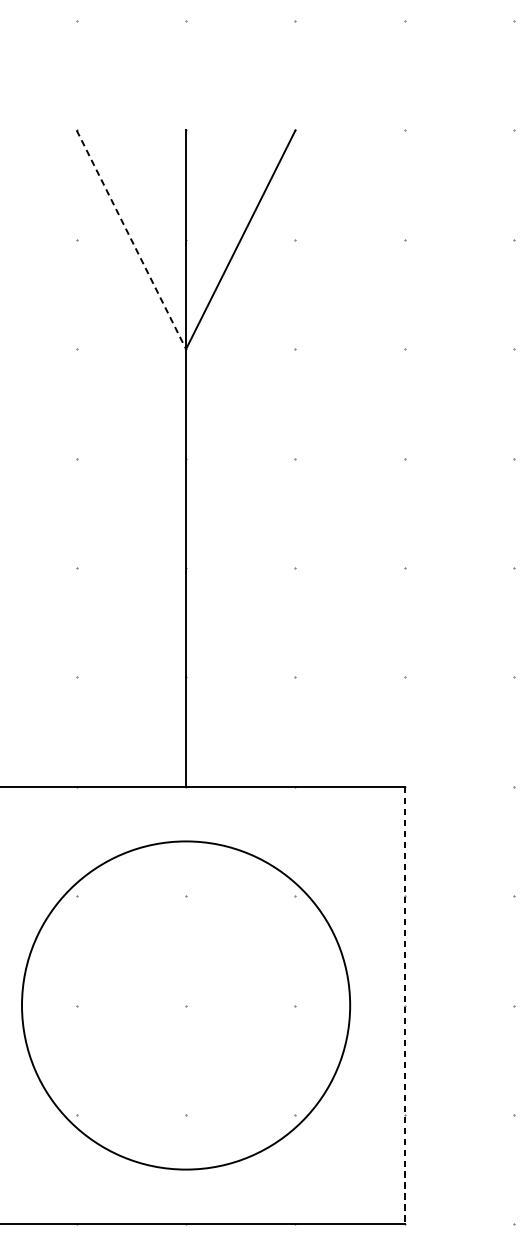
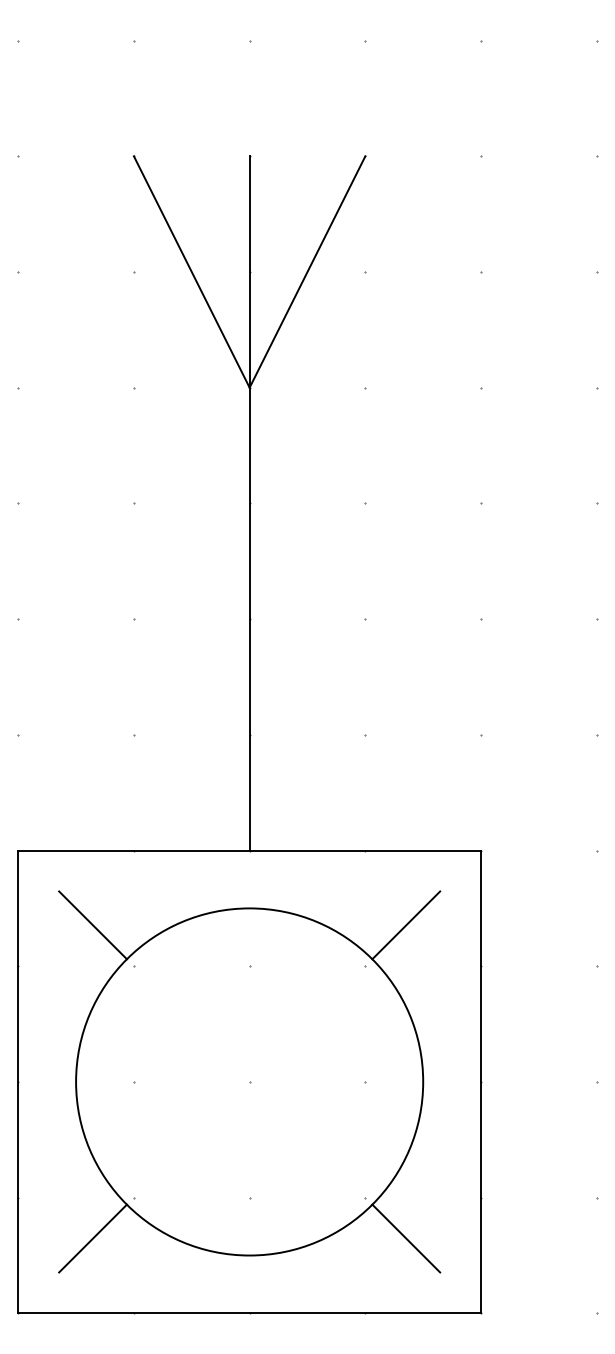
line: (132, 240) -> (192, 272), dashed -> solid
line: (37, 857) -> (92, 925), added
line: (334, 857) -> (406, 925), added
line: (405, 1006) -> (481, 1082), dashed -> solid
line: (37, 1153) -> (92, 1238), added
line: (334, 1153) -> (406, 1238), added

